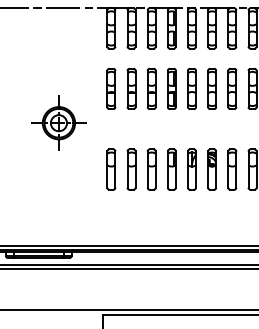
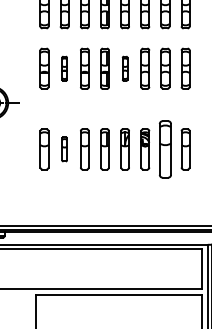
part: (131, 88) -> (64, 68), size x0.6
part: (191, 88) -> (124, 68), size x0.6
part: (131, 169) -> (64, 149), size x0.6
part: (232, 169) -> (165, 149), size x1.4

